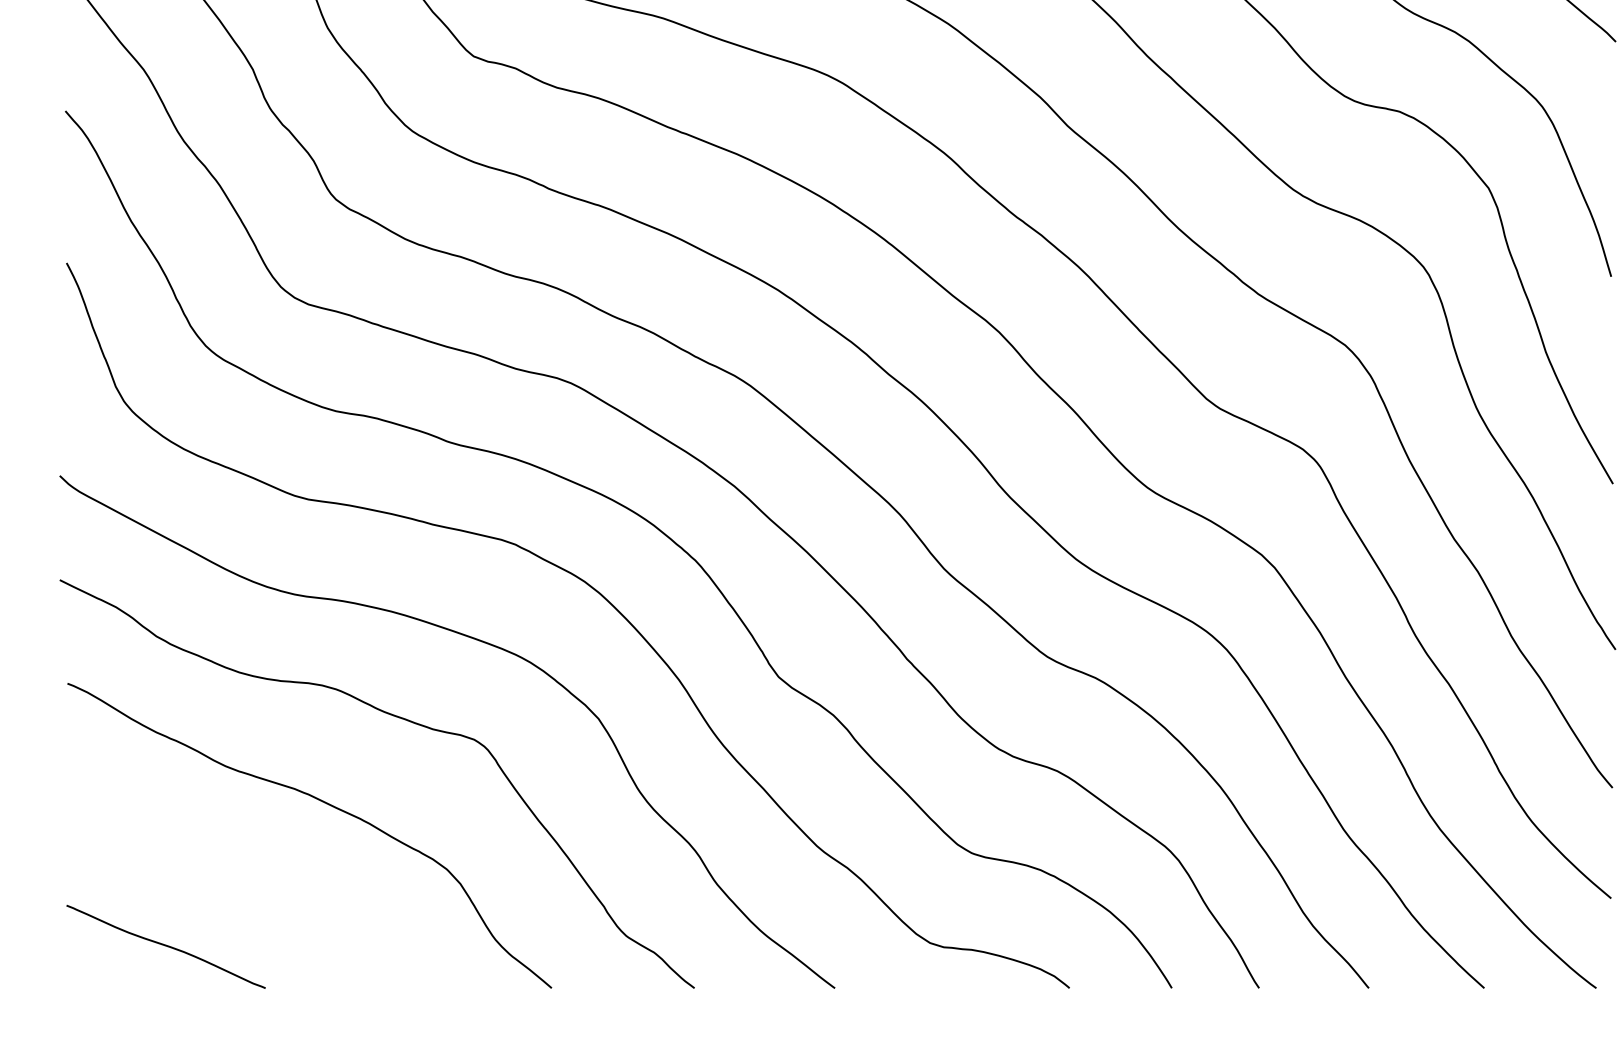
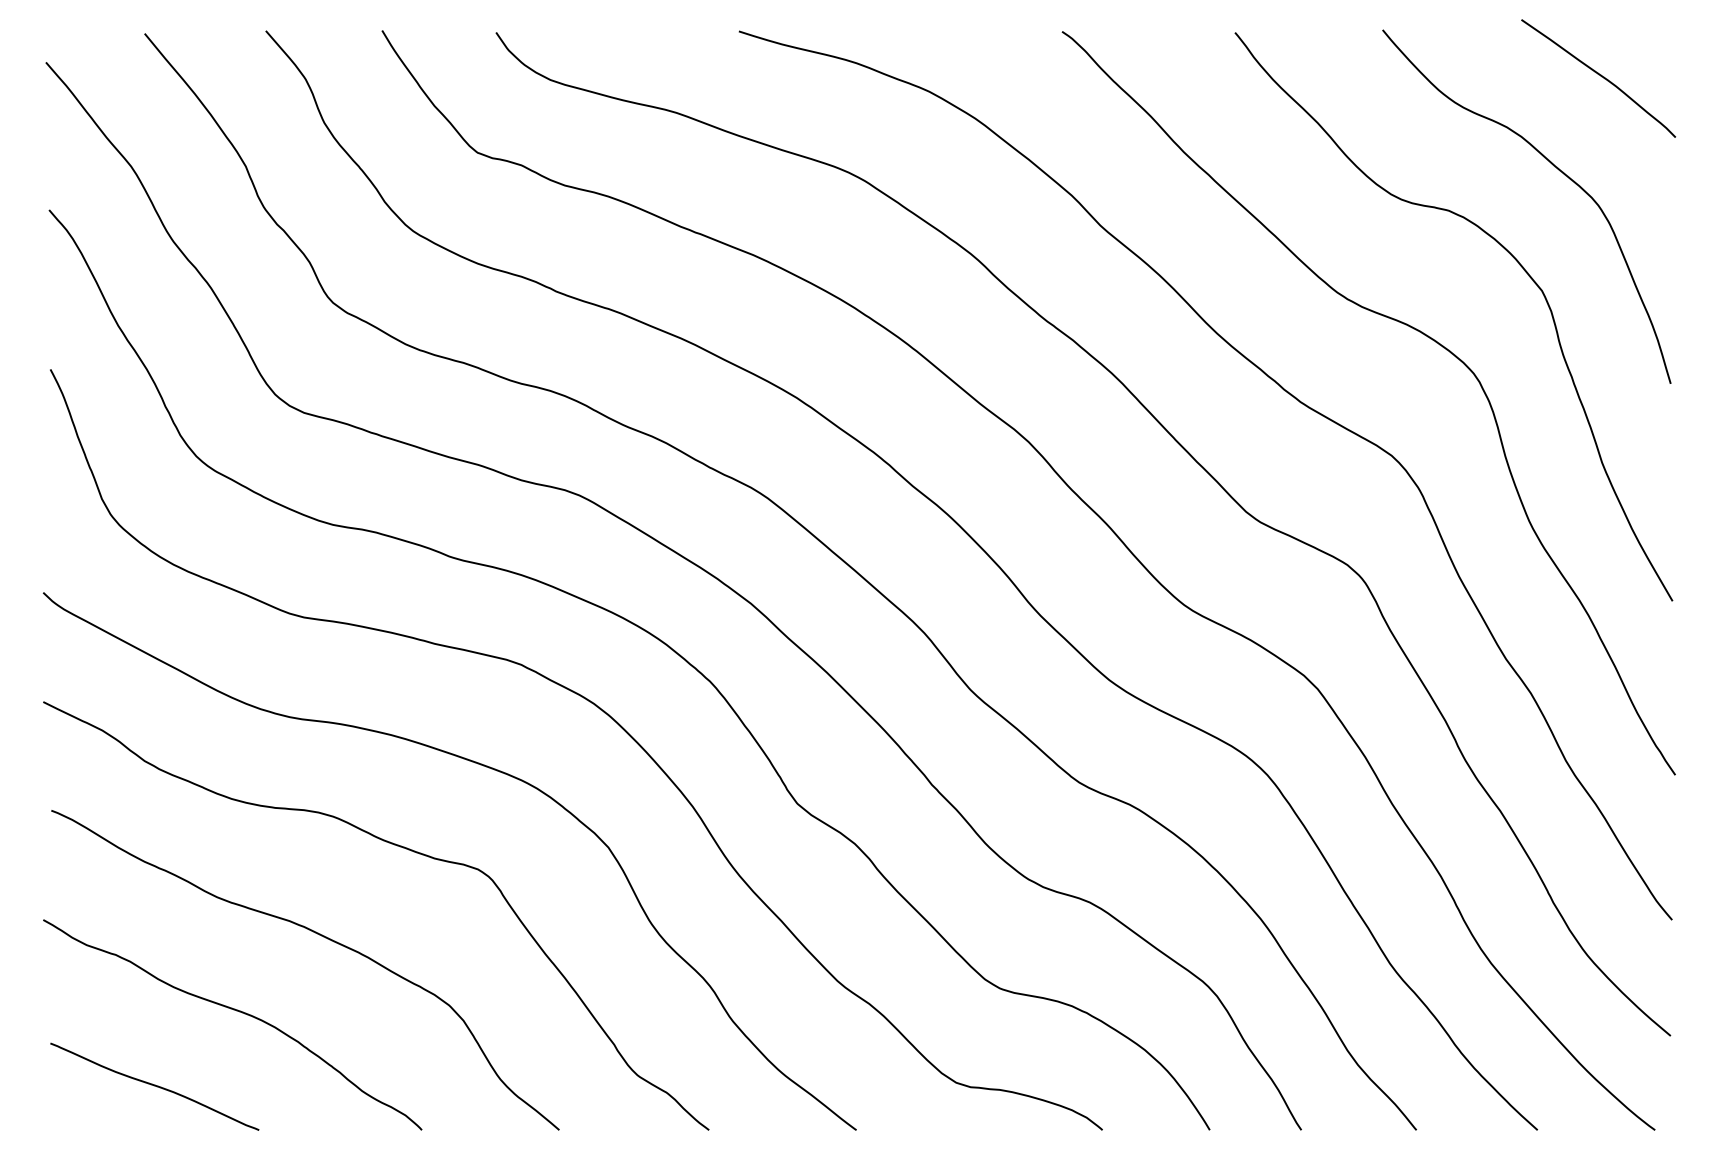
curve: (243, 875) -> (236, 1011), added

